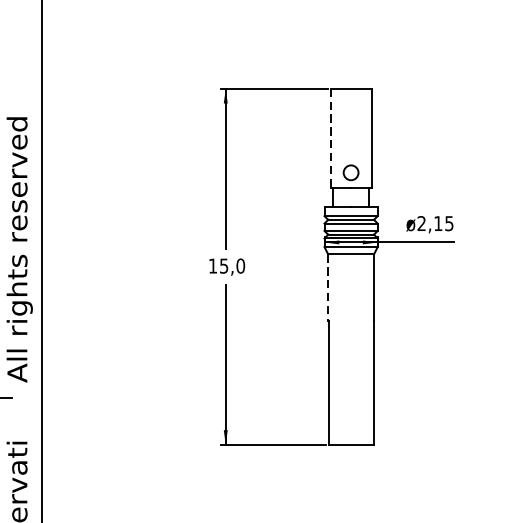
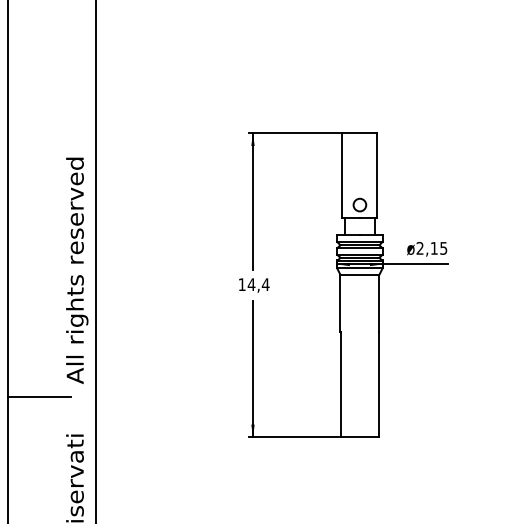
line: (330, 139) -> (342, 176), dashed -> solid
text: (232, 265) -> (258, 284), 15,0 -> 14,4
line: (328, 288) -> (340, 303), dashed -> solid

